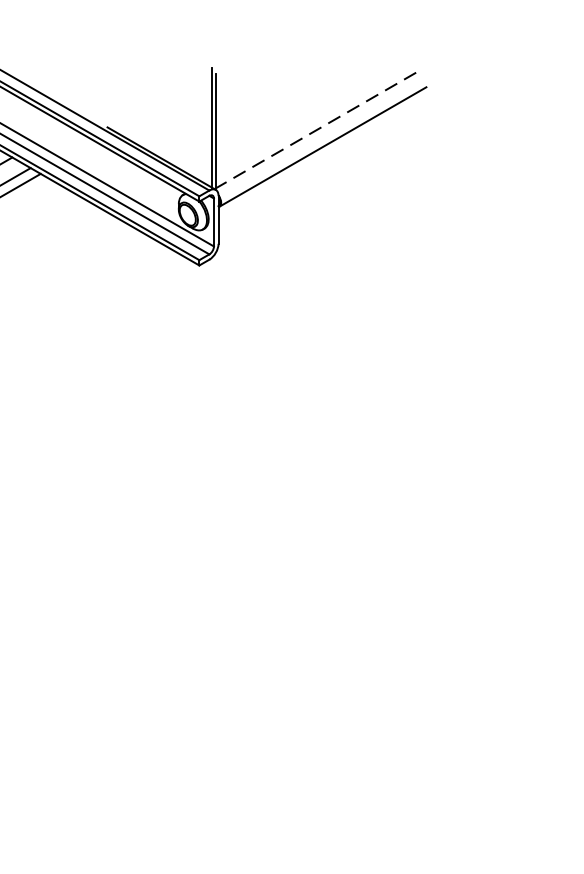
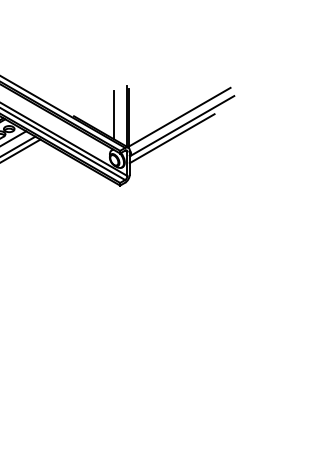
line: (186, 123) -> (113, 114), added
line: (317, 129) -> (179, 117), dashed -> solid
line: (301, 171) -> (171, 138), added

